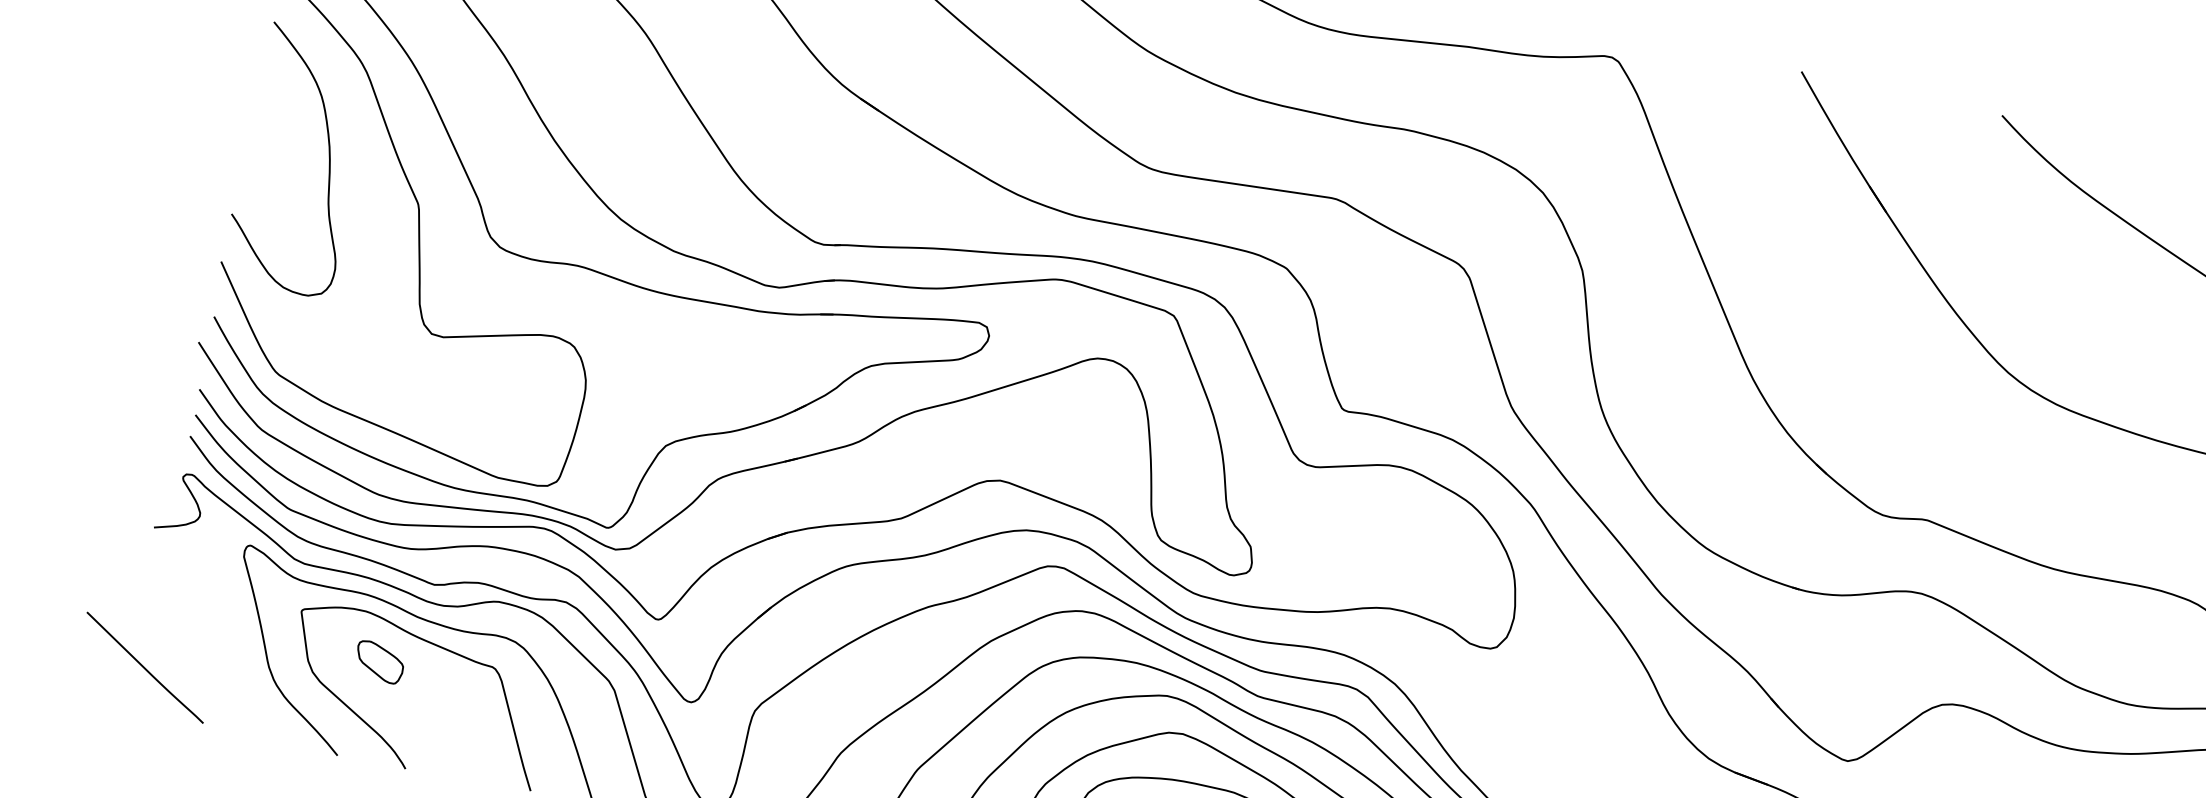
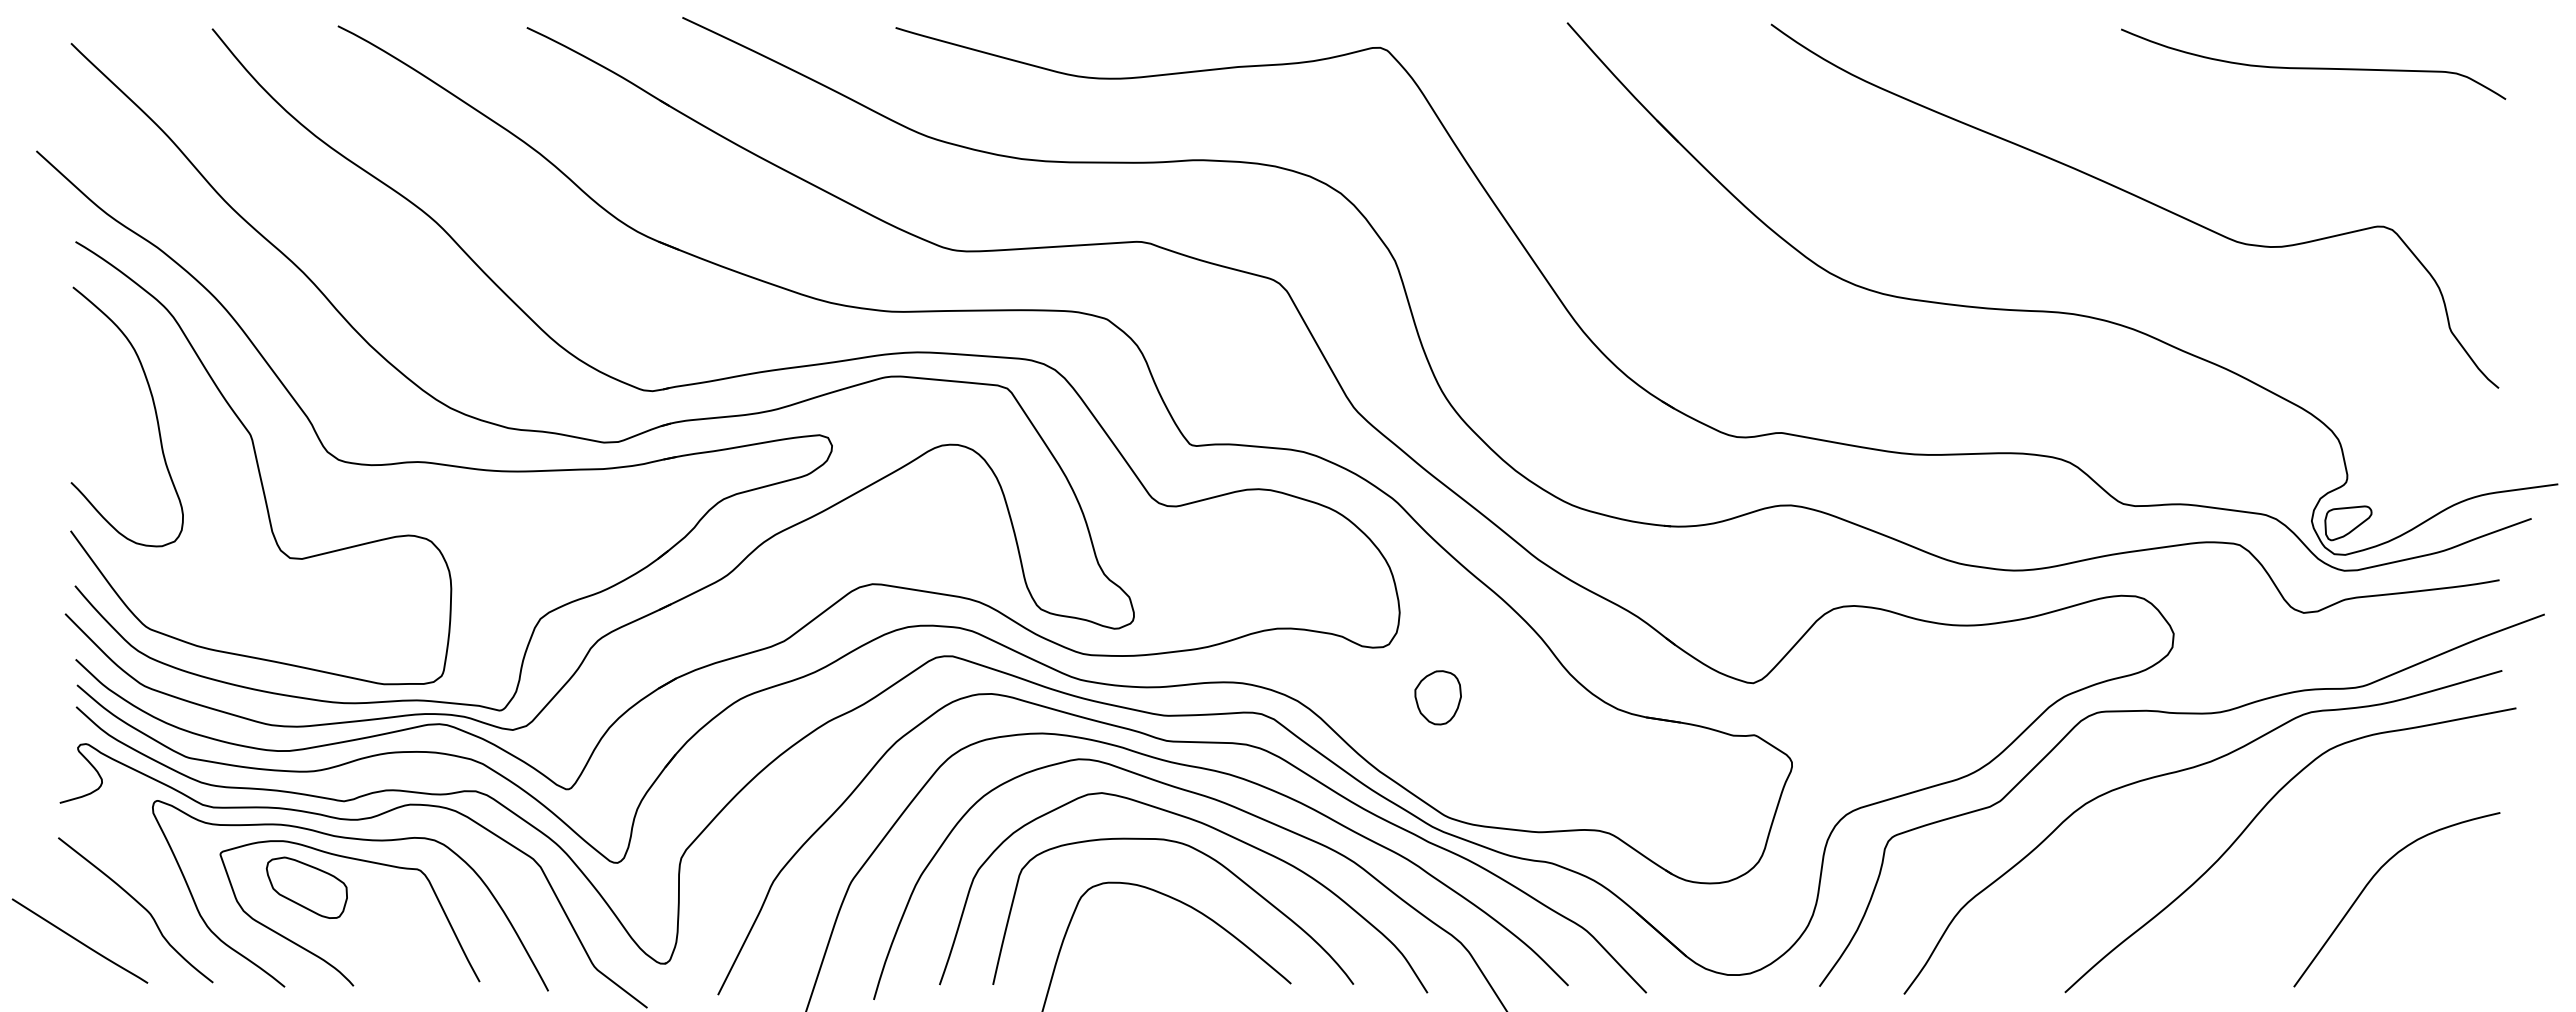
curve: (211, 645) -> (139, 905), added
part: (379, 661) -> (306, 887), size x1.67
part: (1533, 709) -> (1437, 697), added

